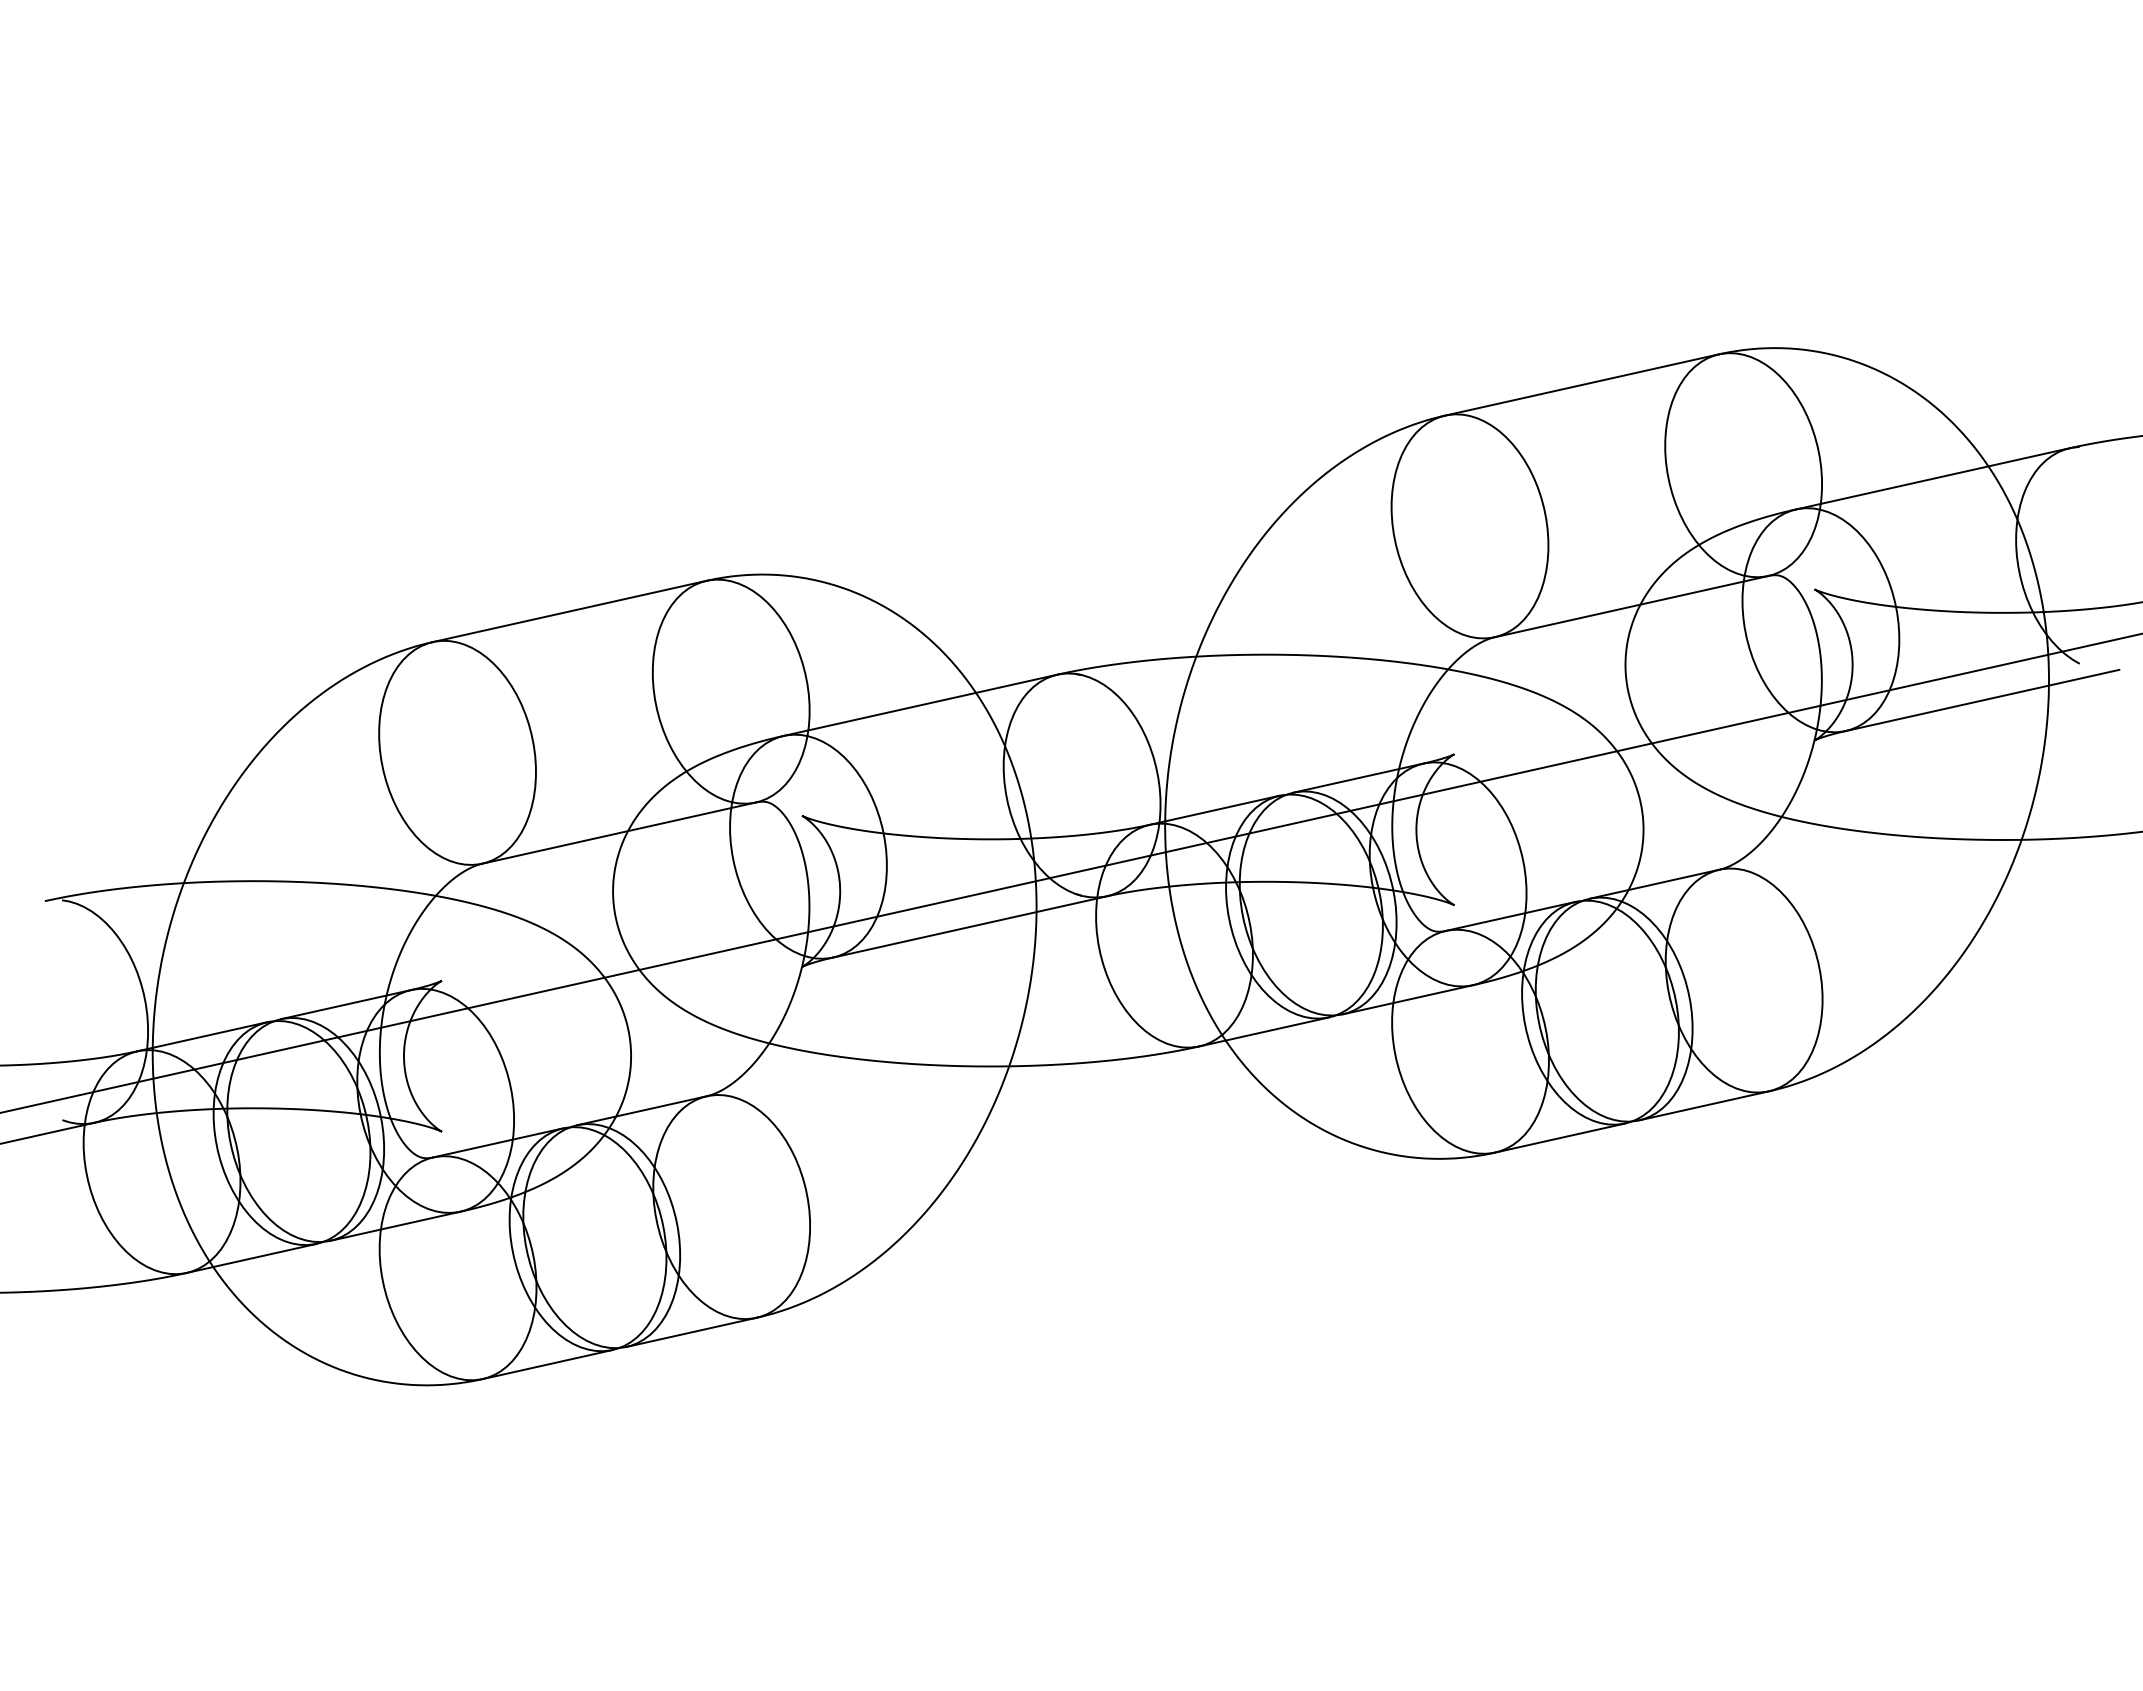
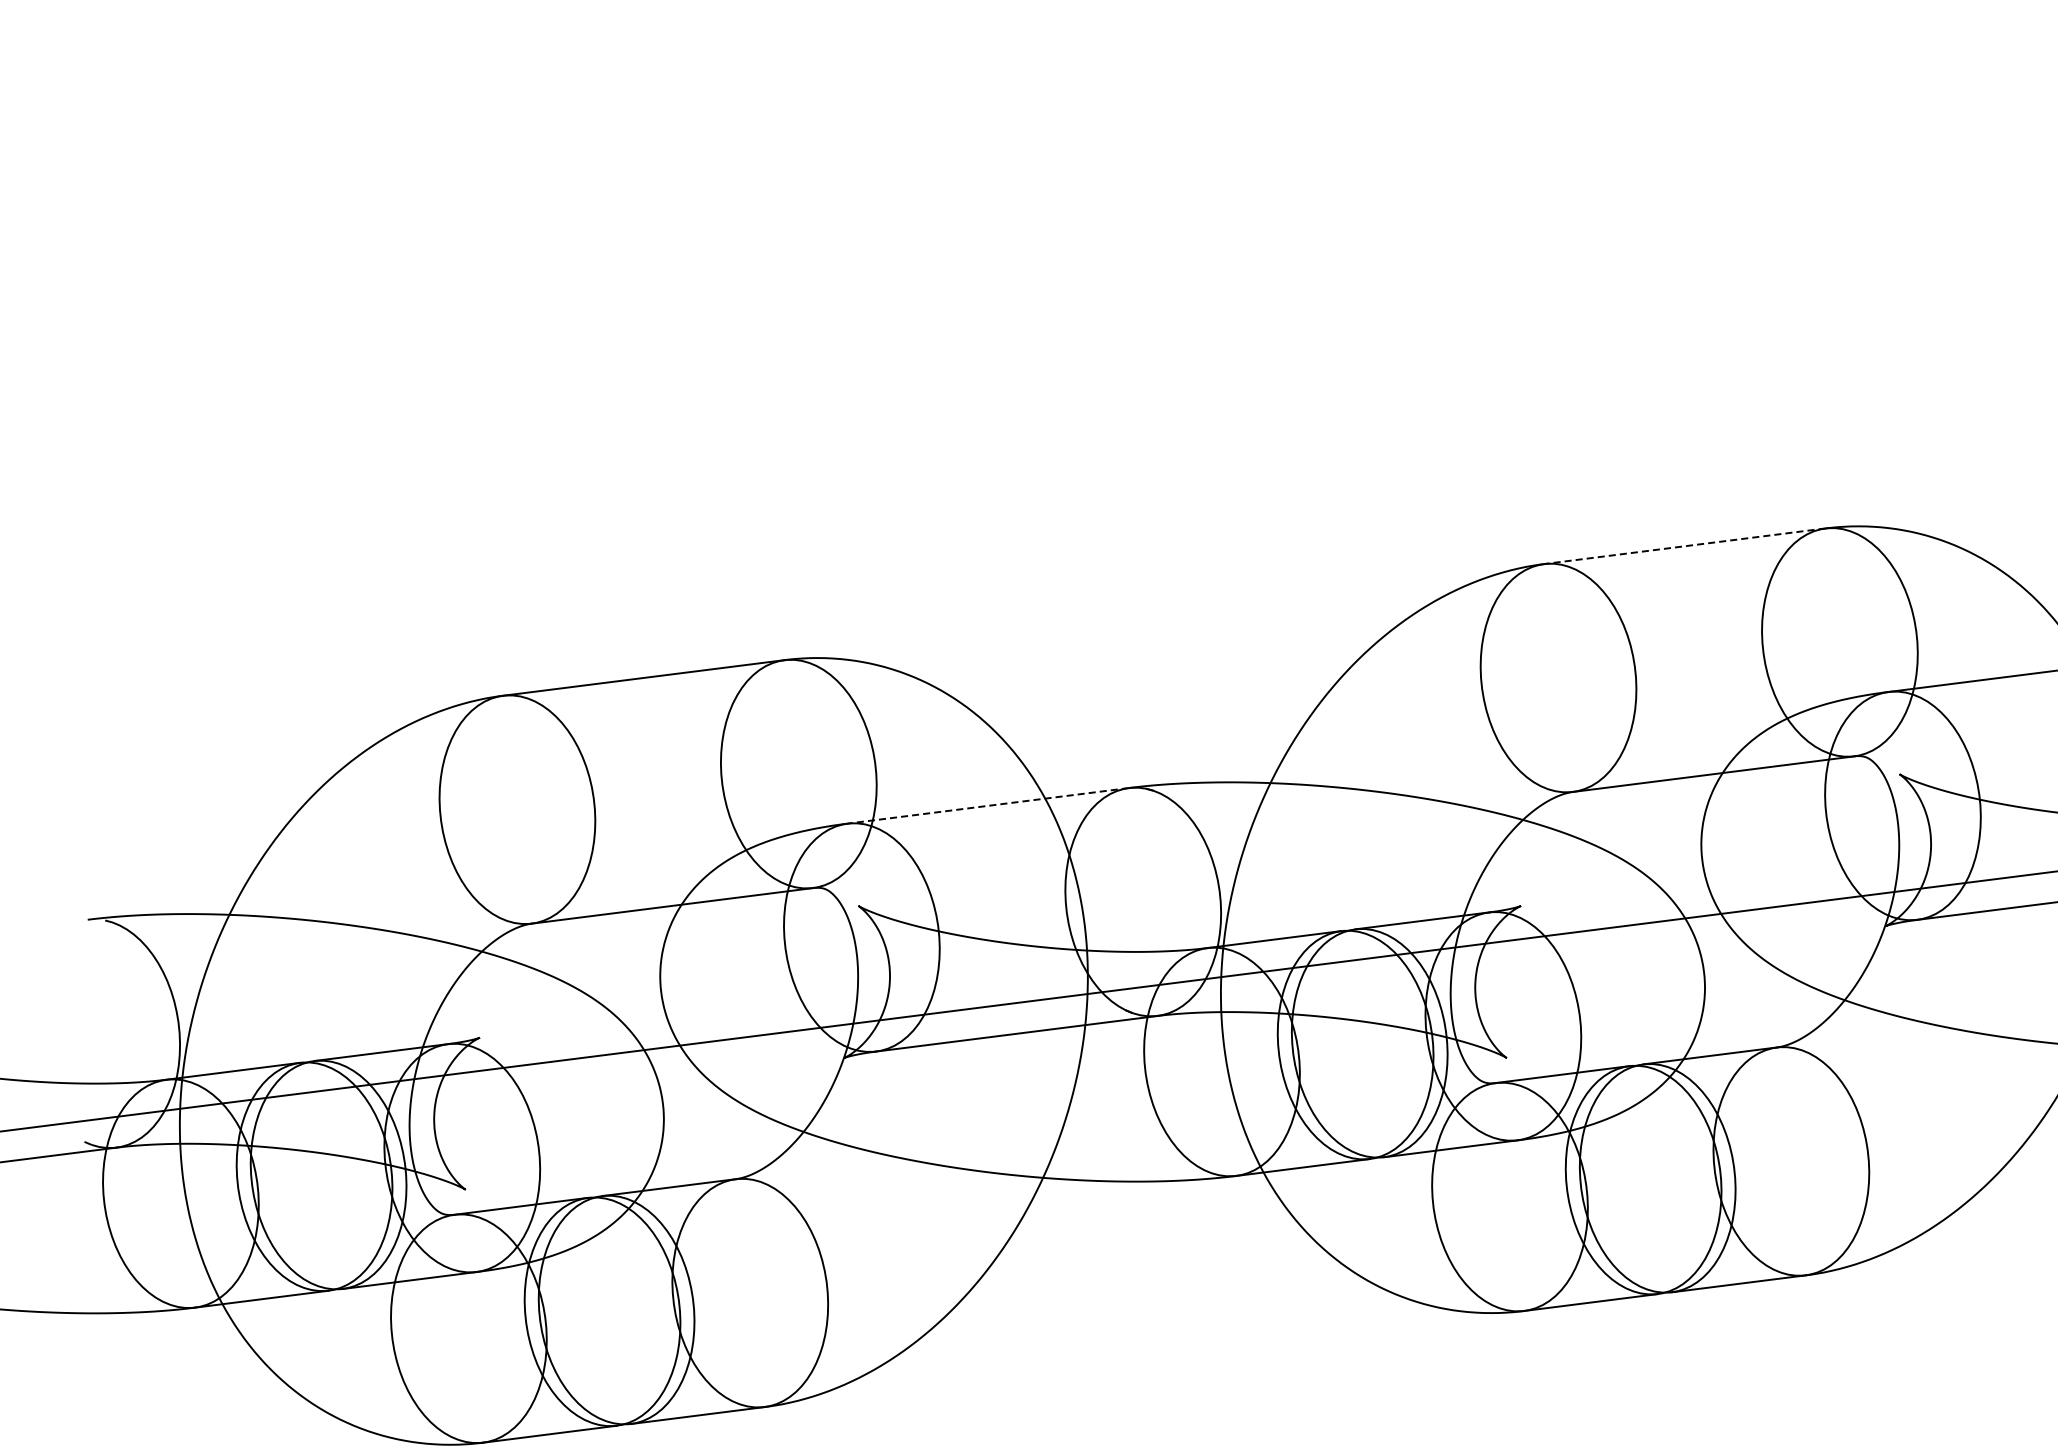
line: (1581, 385) -> (1684, 546), solid -> dashed
line: (920, 705) -> (988, 806), solid -> dashed

